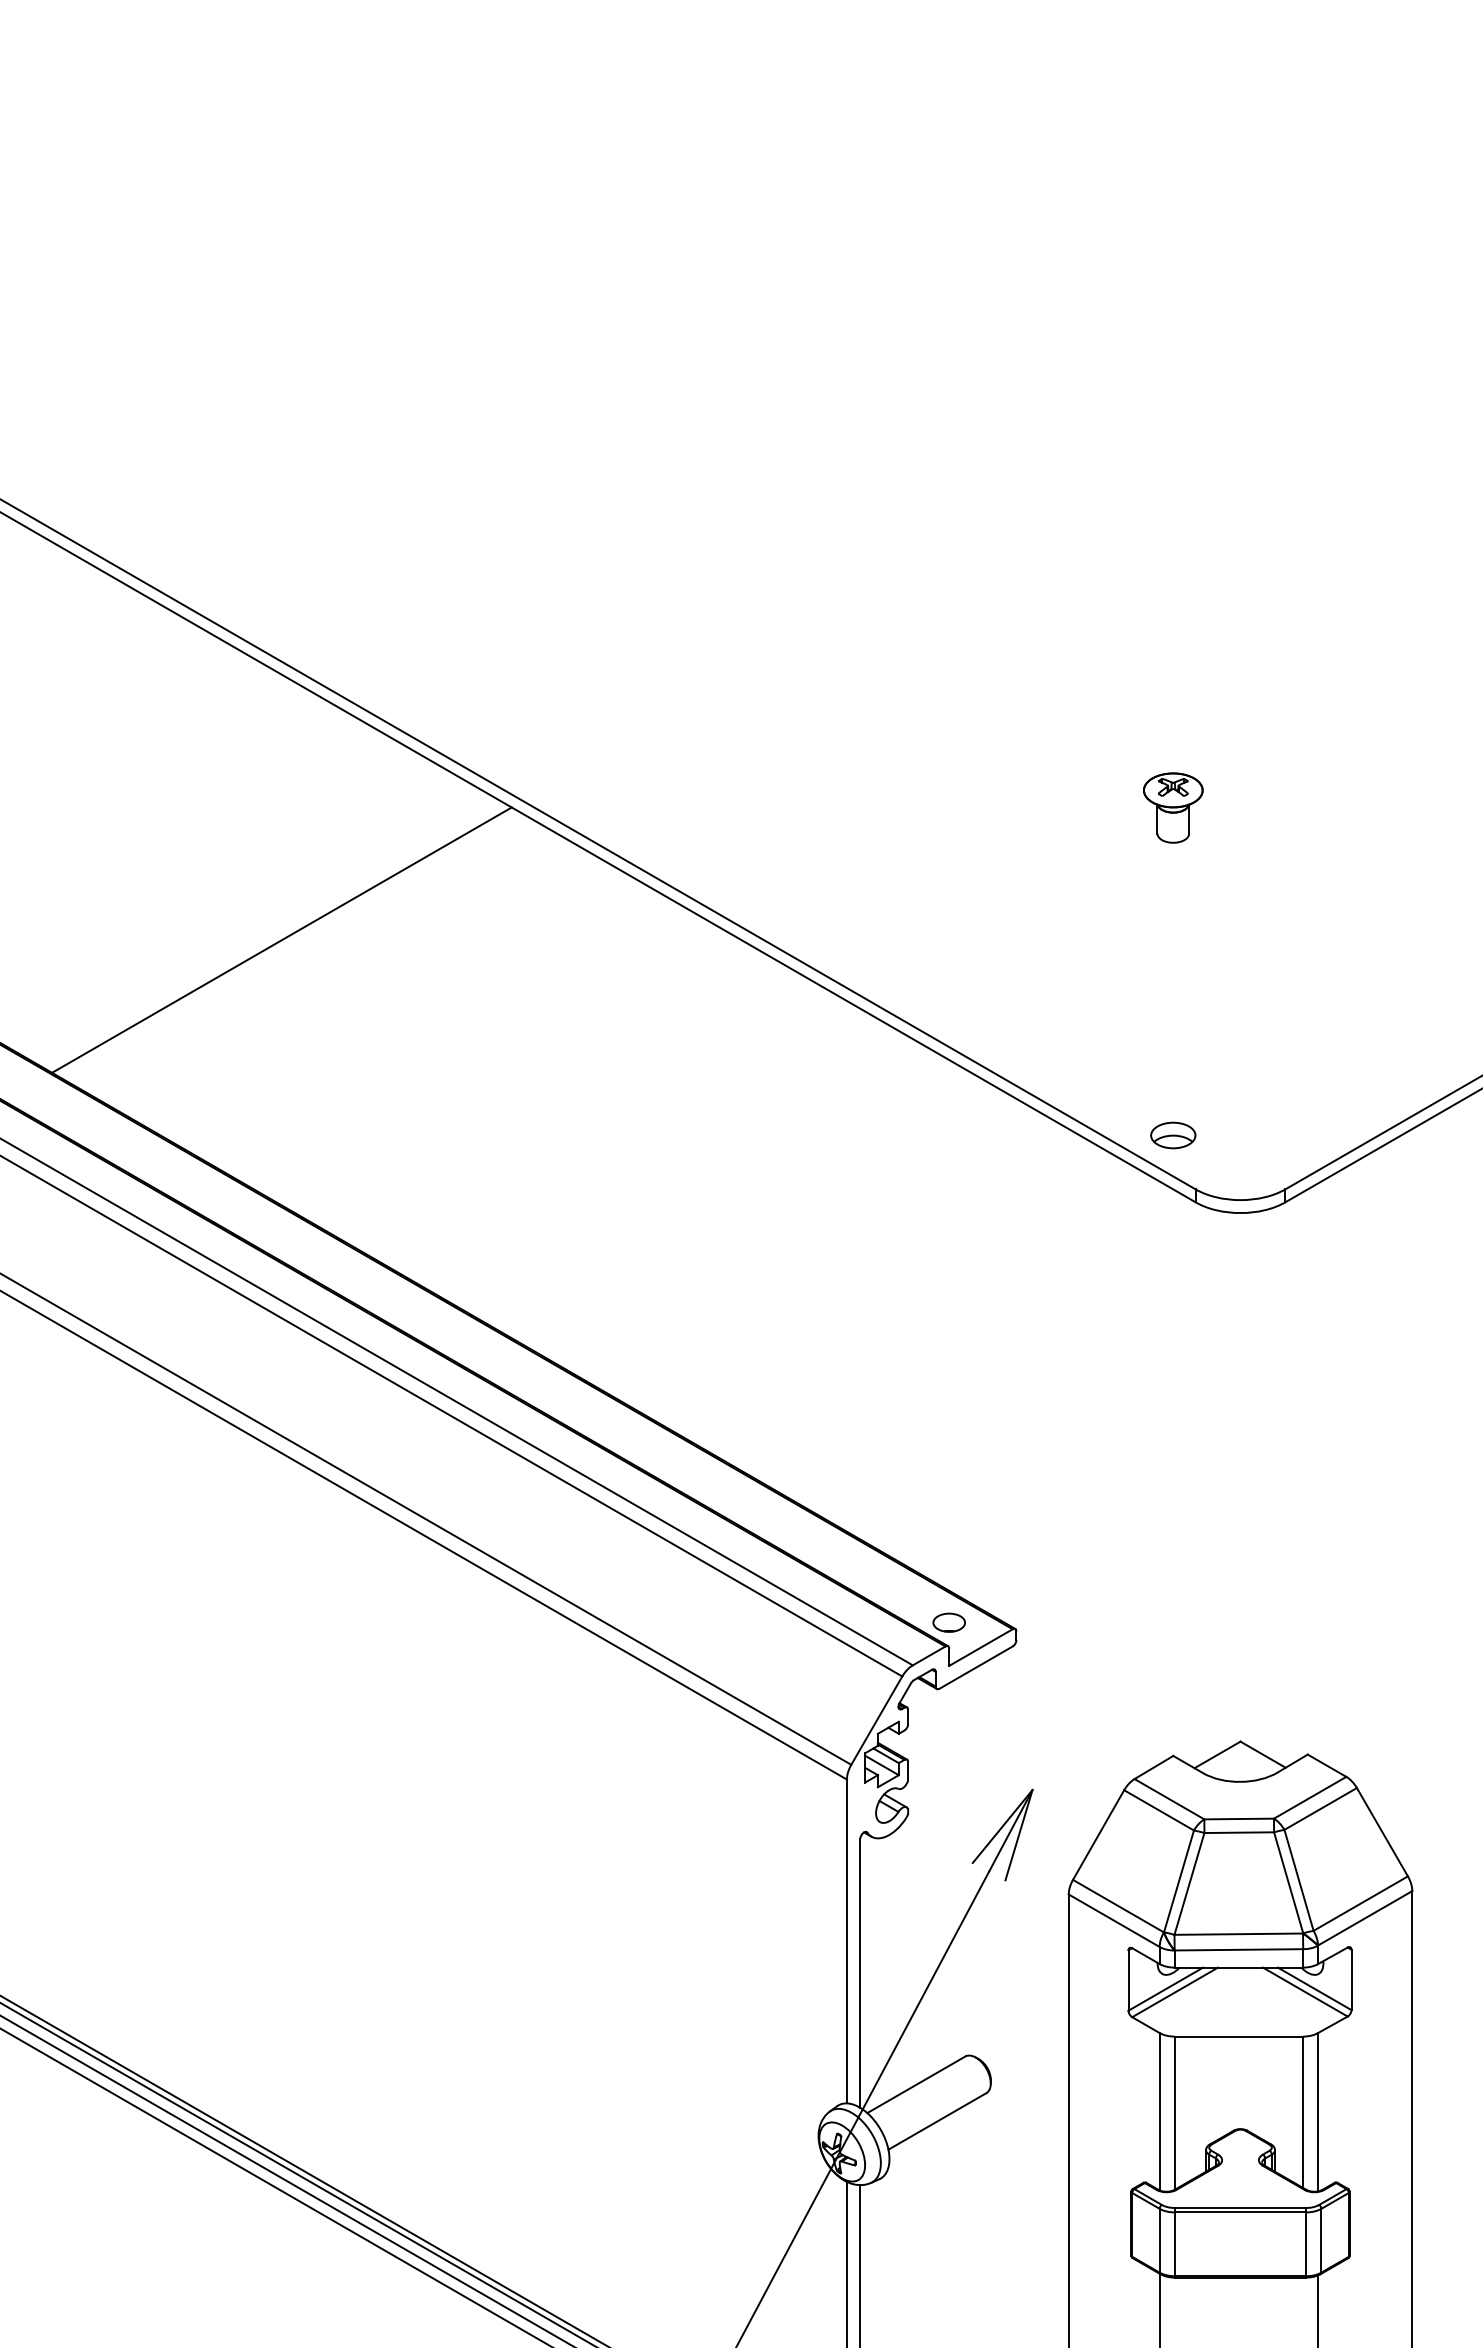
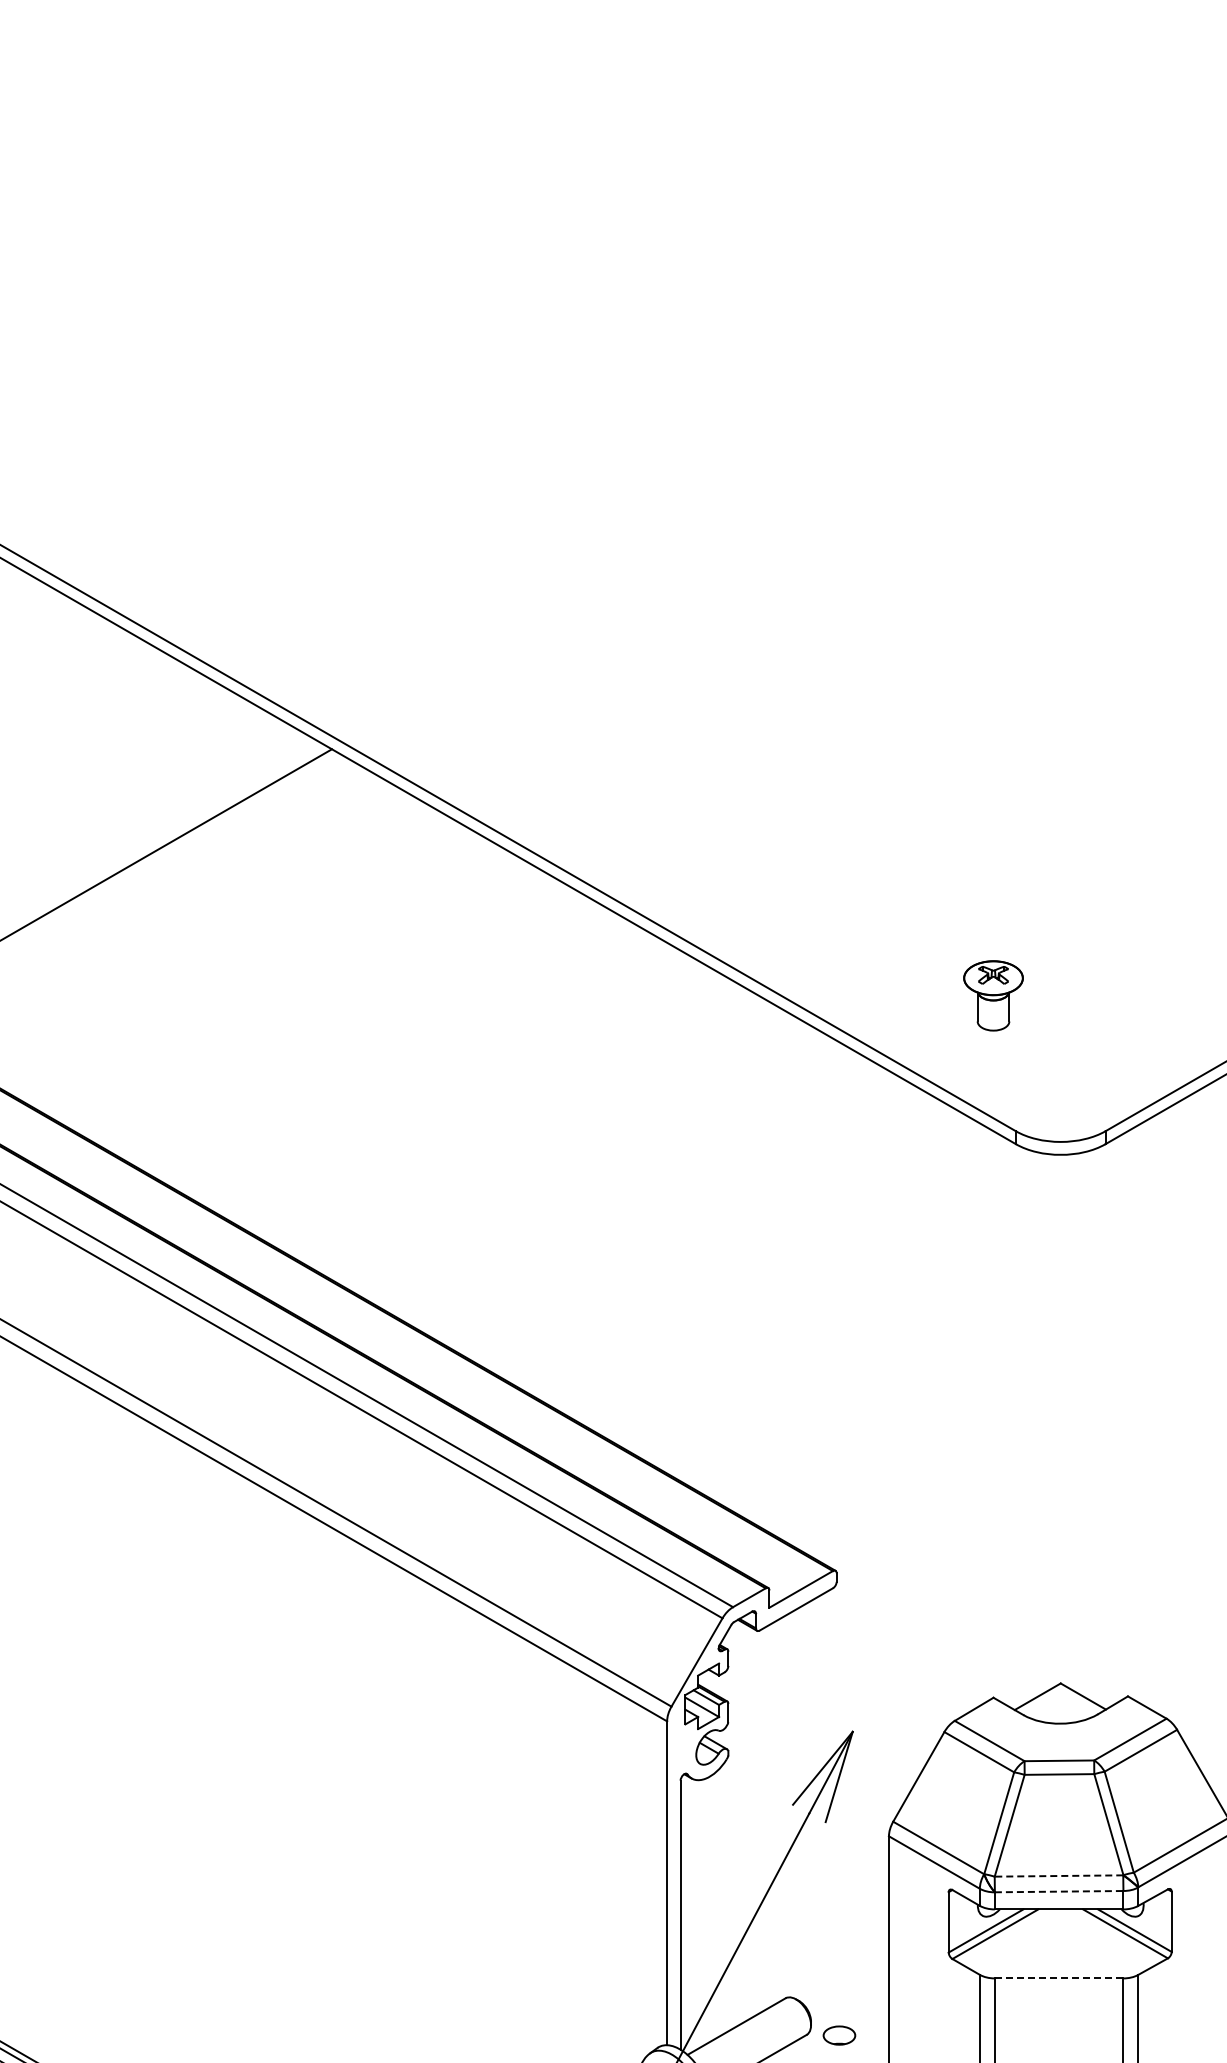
part: (1173, 807) -> (993, 995), moved
part: (1173, 1135) -> (993, 1077), removed
part: (948, 1622) -> (838, 2035), moved
line: (1238, 1934) -> (1058, 1876), solid -> dashed
line: (1239, 1949) -> (1059, 1891), solid -> dashed
line: (1238, 2036) -> (1058, 1978), solid -> dashed

